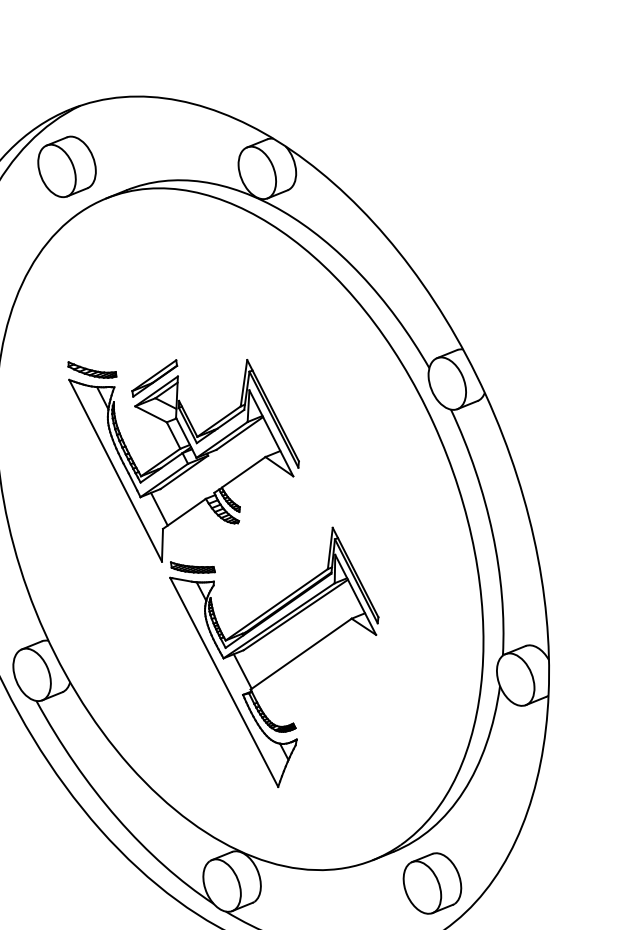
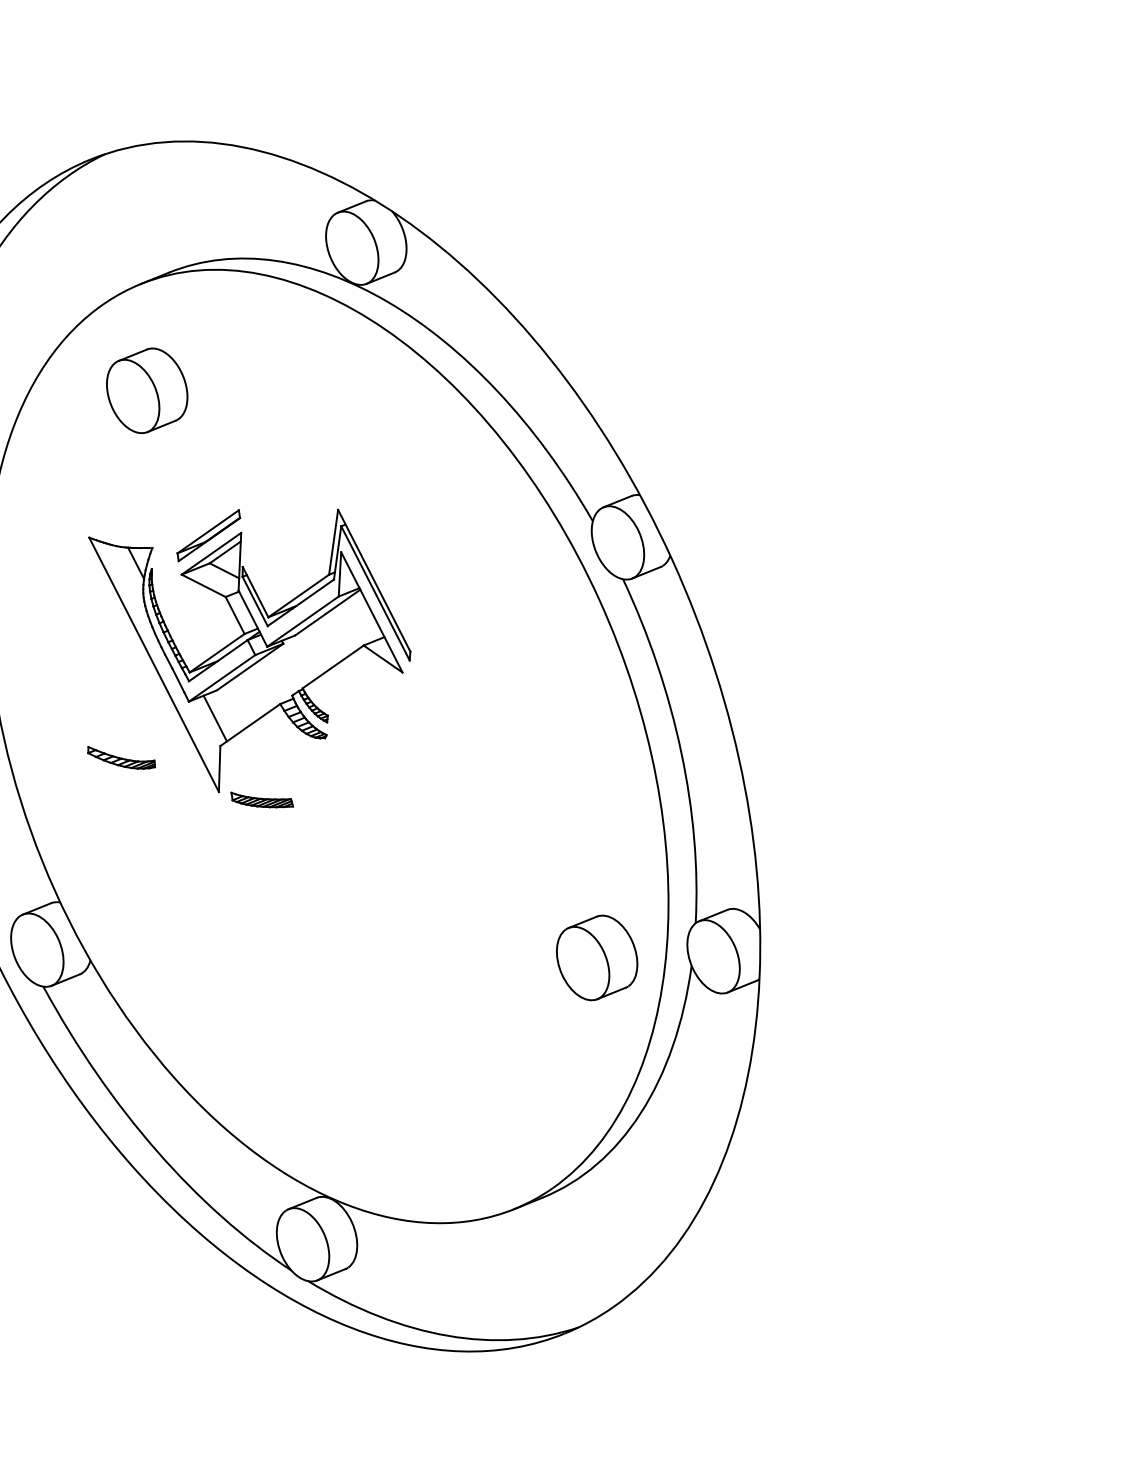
part: (67, 166) -> (147, 390), moved
part: (92, 369) -> (121, 757), moved
part: (273, 657) -> (375, 925), removed
part: (432, 883) -> (597, 957), moved

